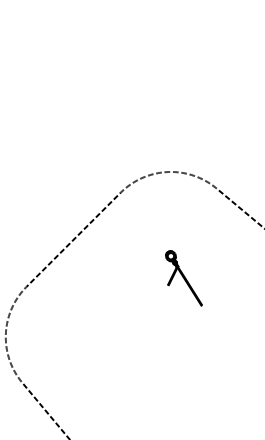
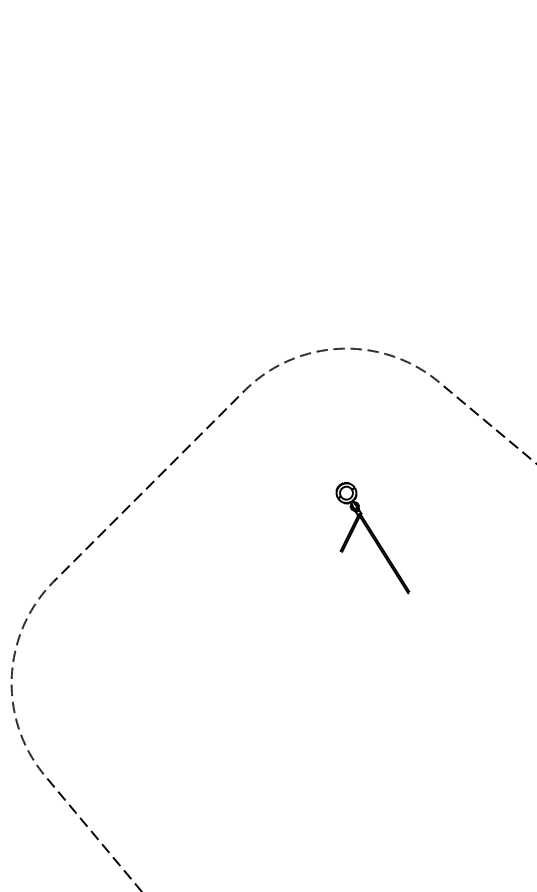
part: (183, 278) -> (371, 538), moved

